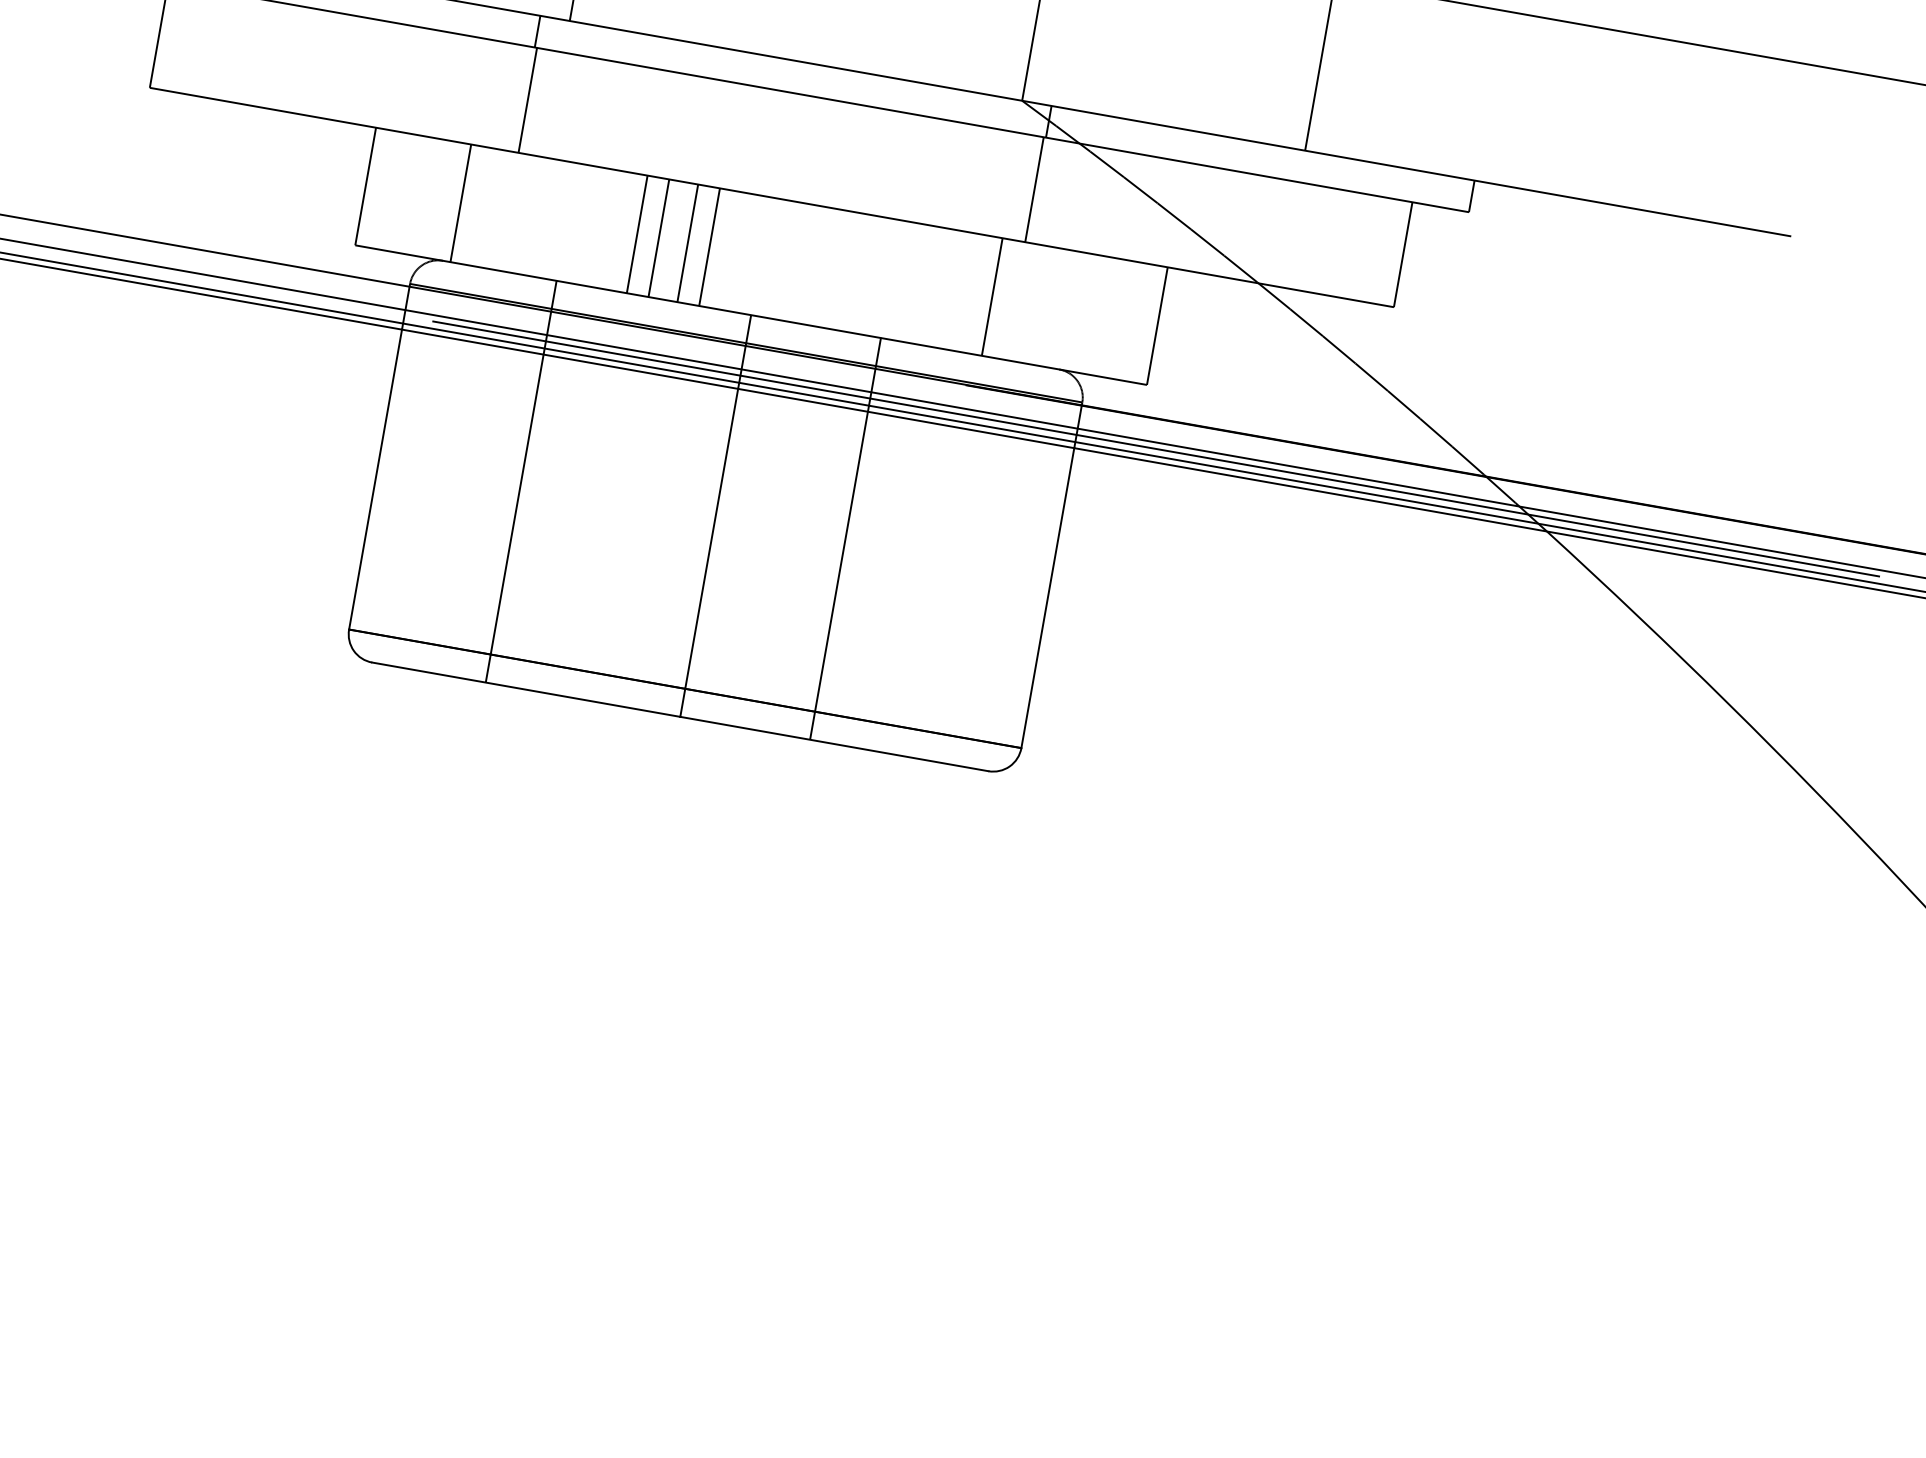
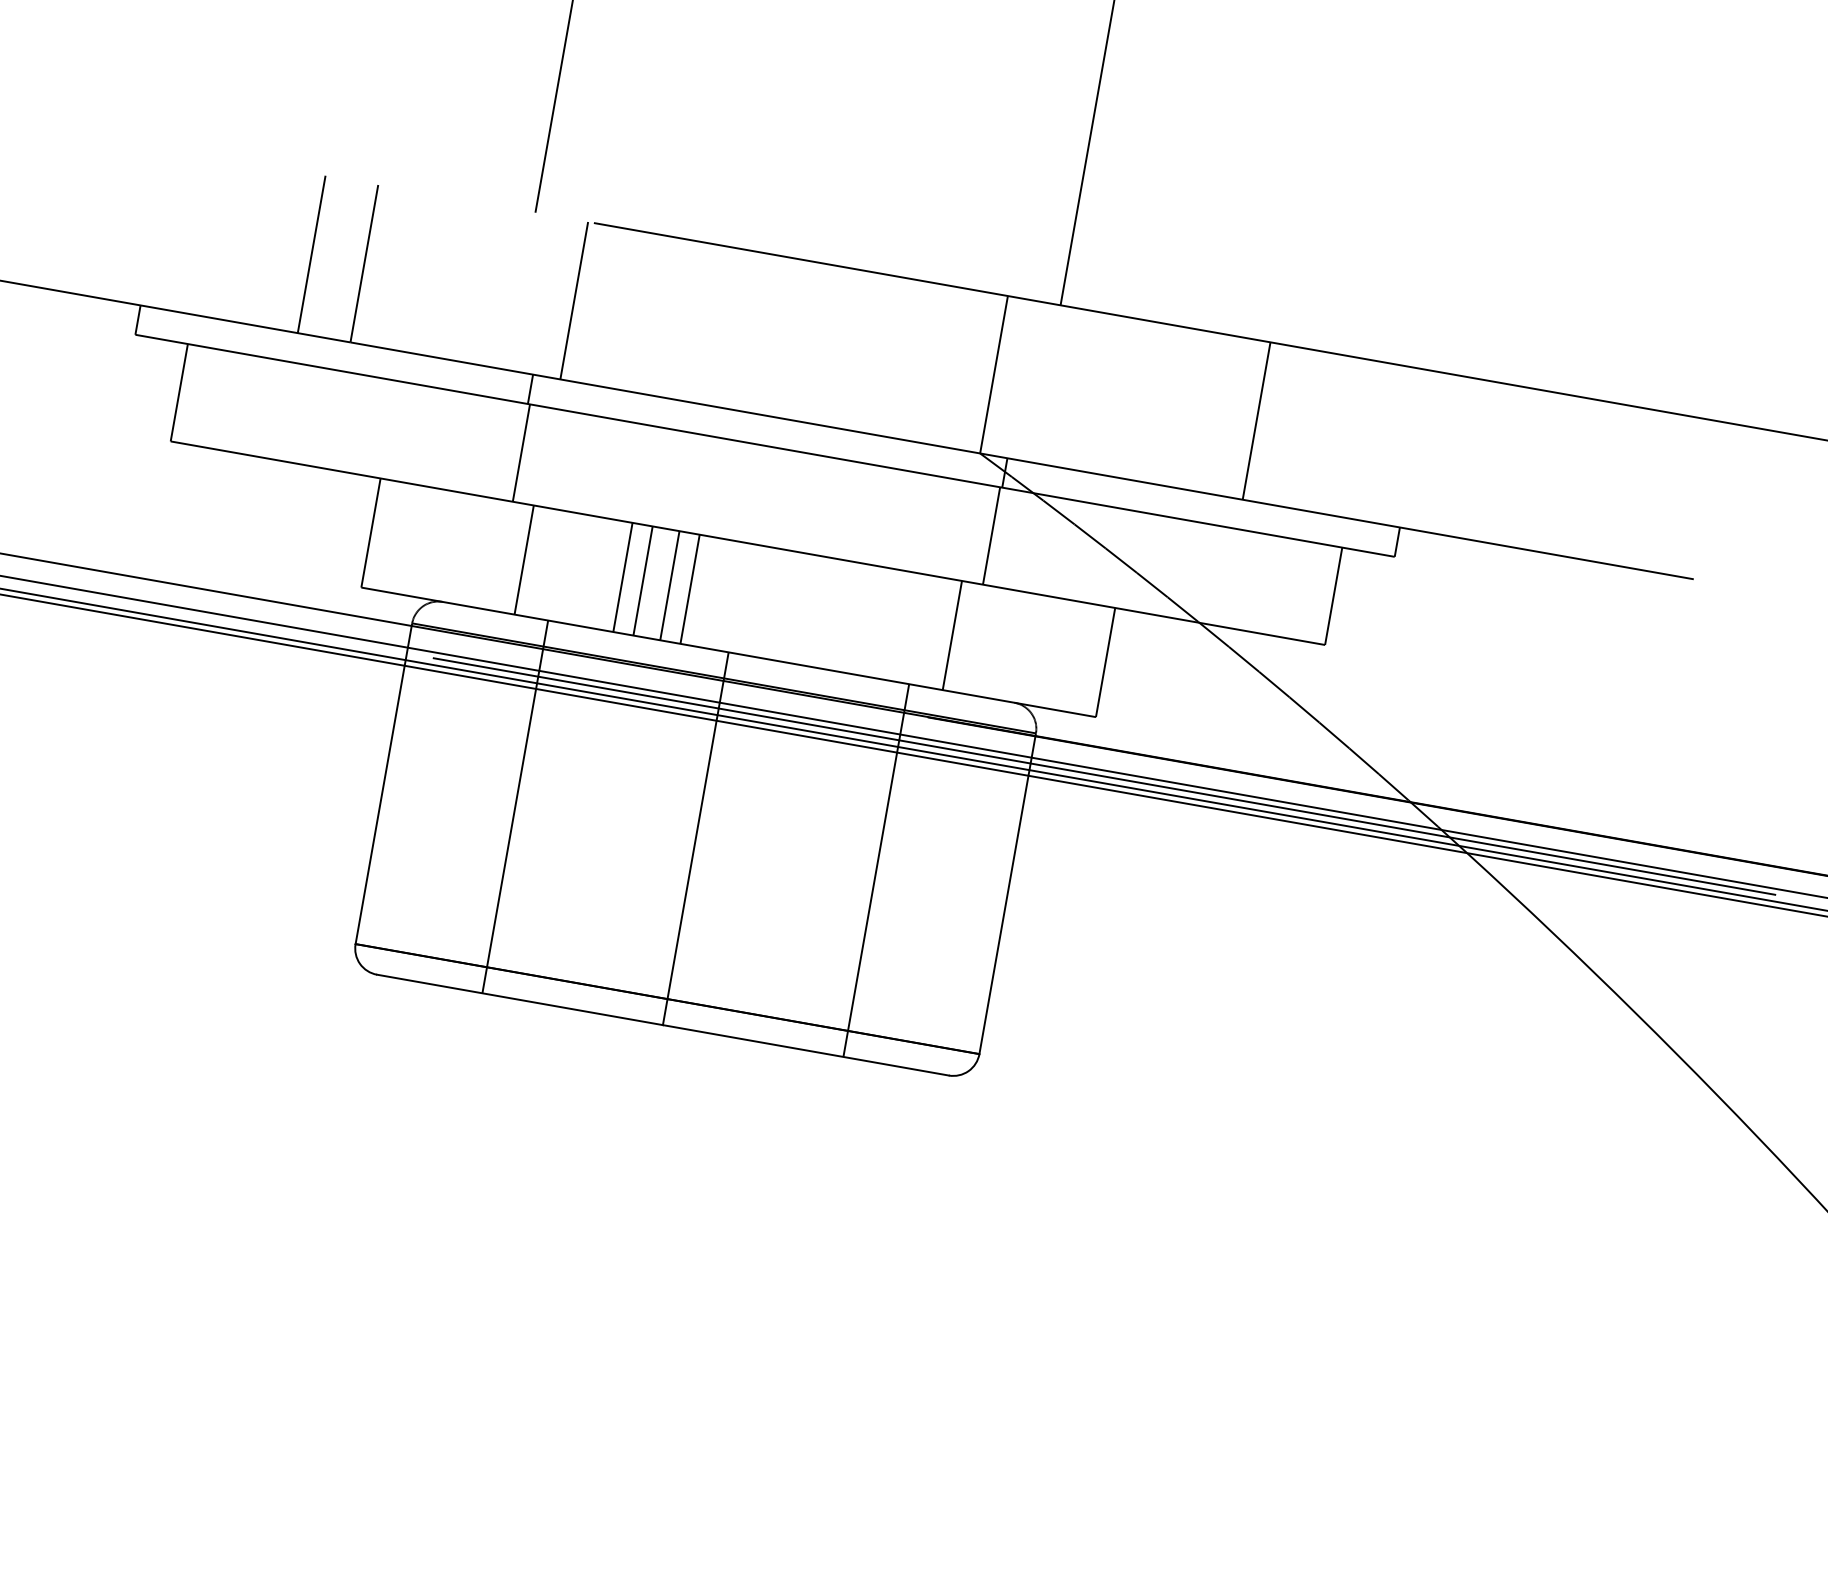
line: (459, 203) -> (523, 559), moved
line: (845, 538) -> (876, 870), moved

